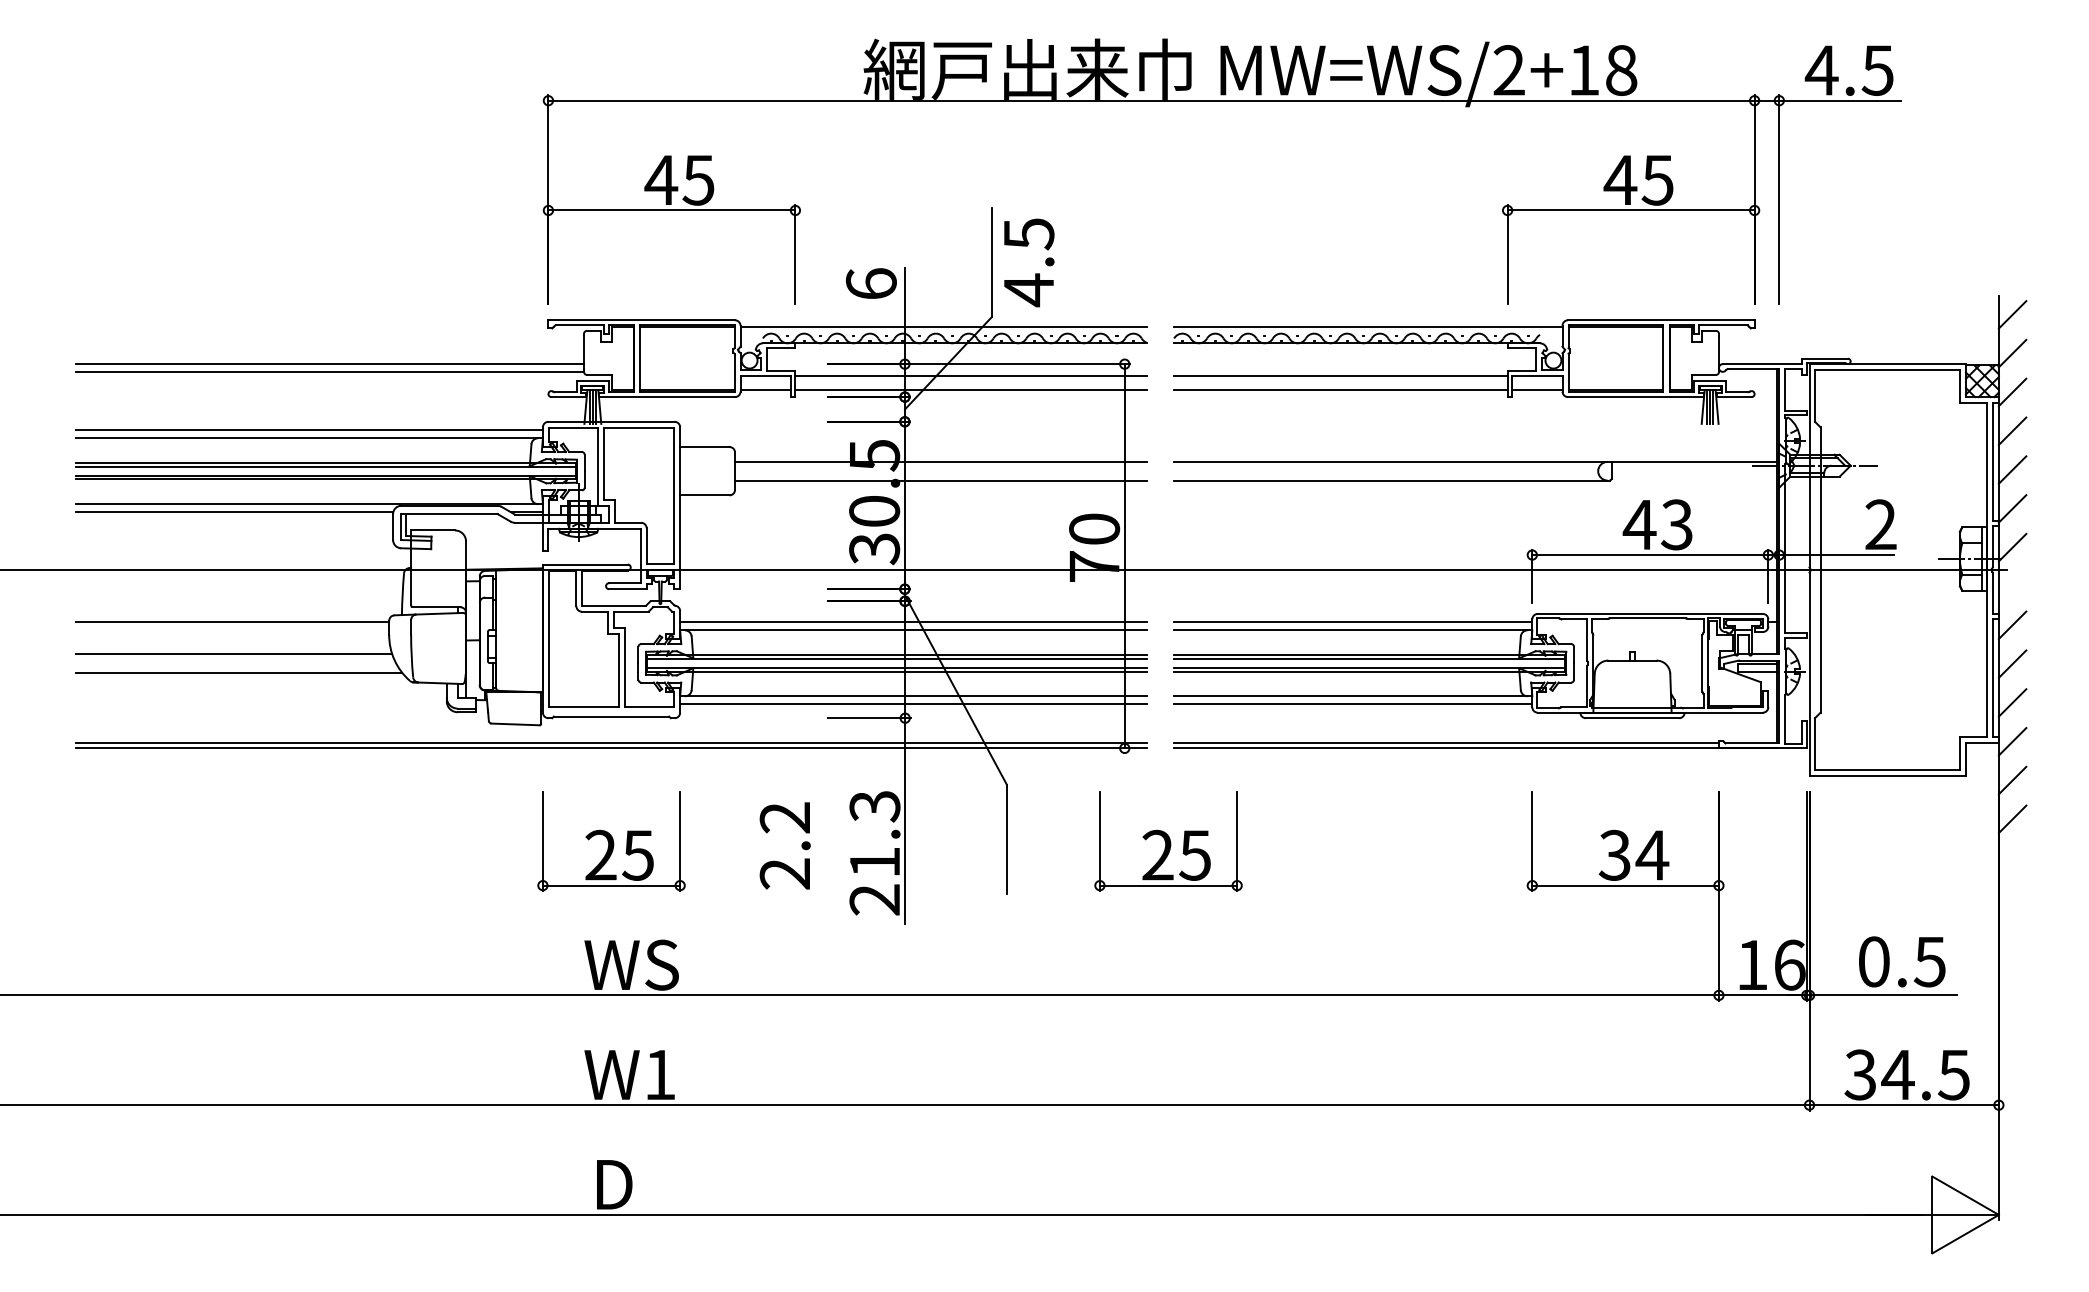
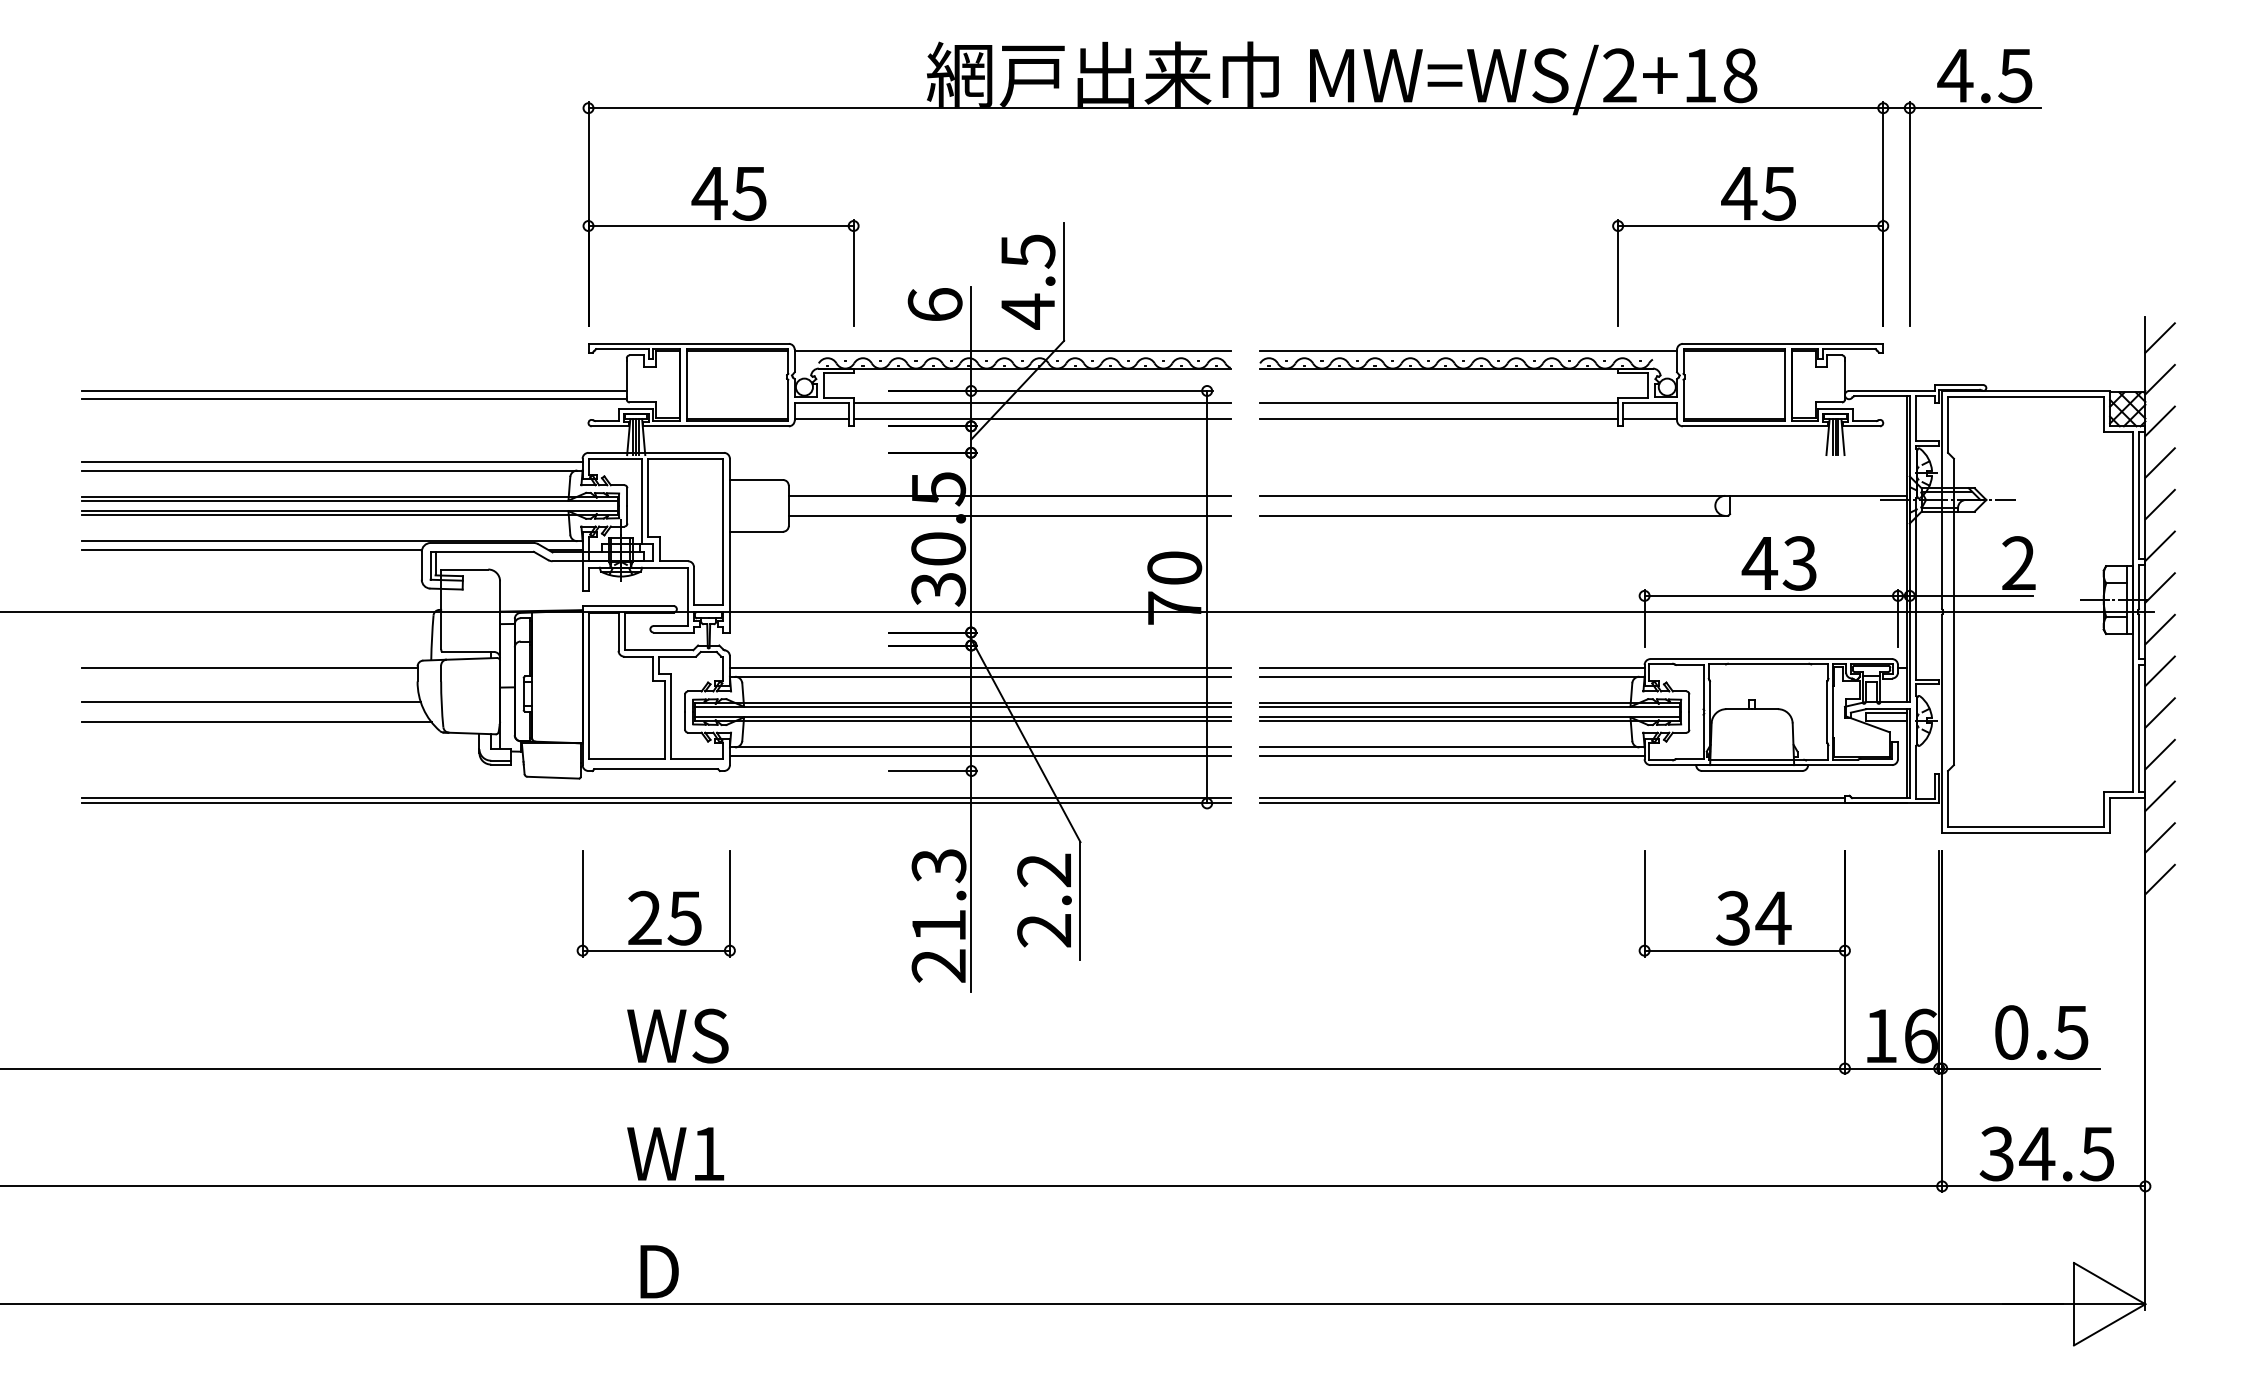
text: (1029, 262) -> (1028, 281), moved
line: (2012, 586) -> (2160, 629), added
part: (1168, 841) -> (1254, 903), removed
text: (784, 845) -> (1043, 900), moved

